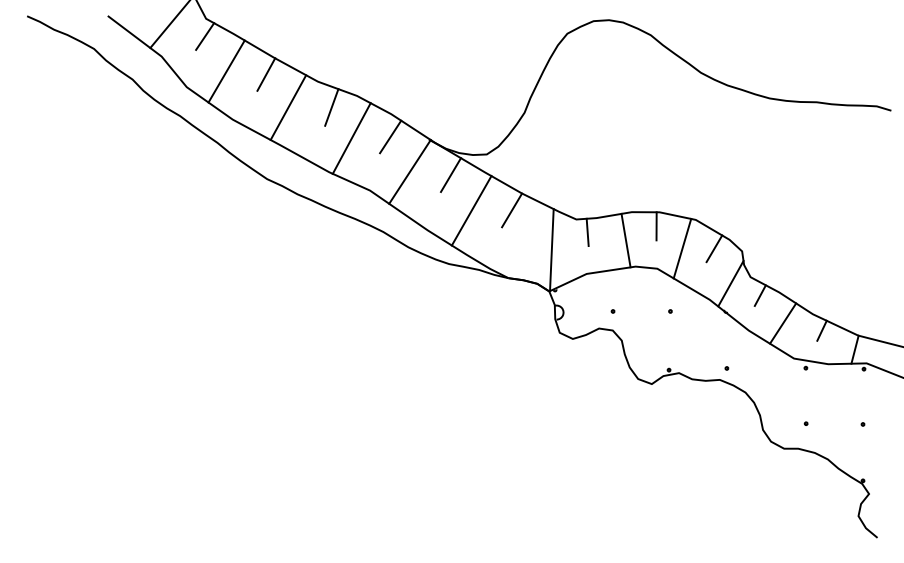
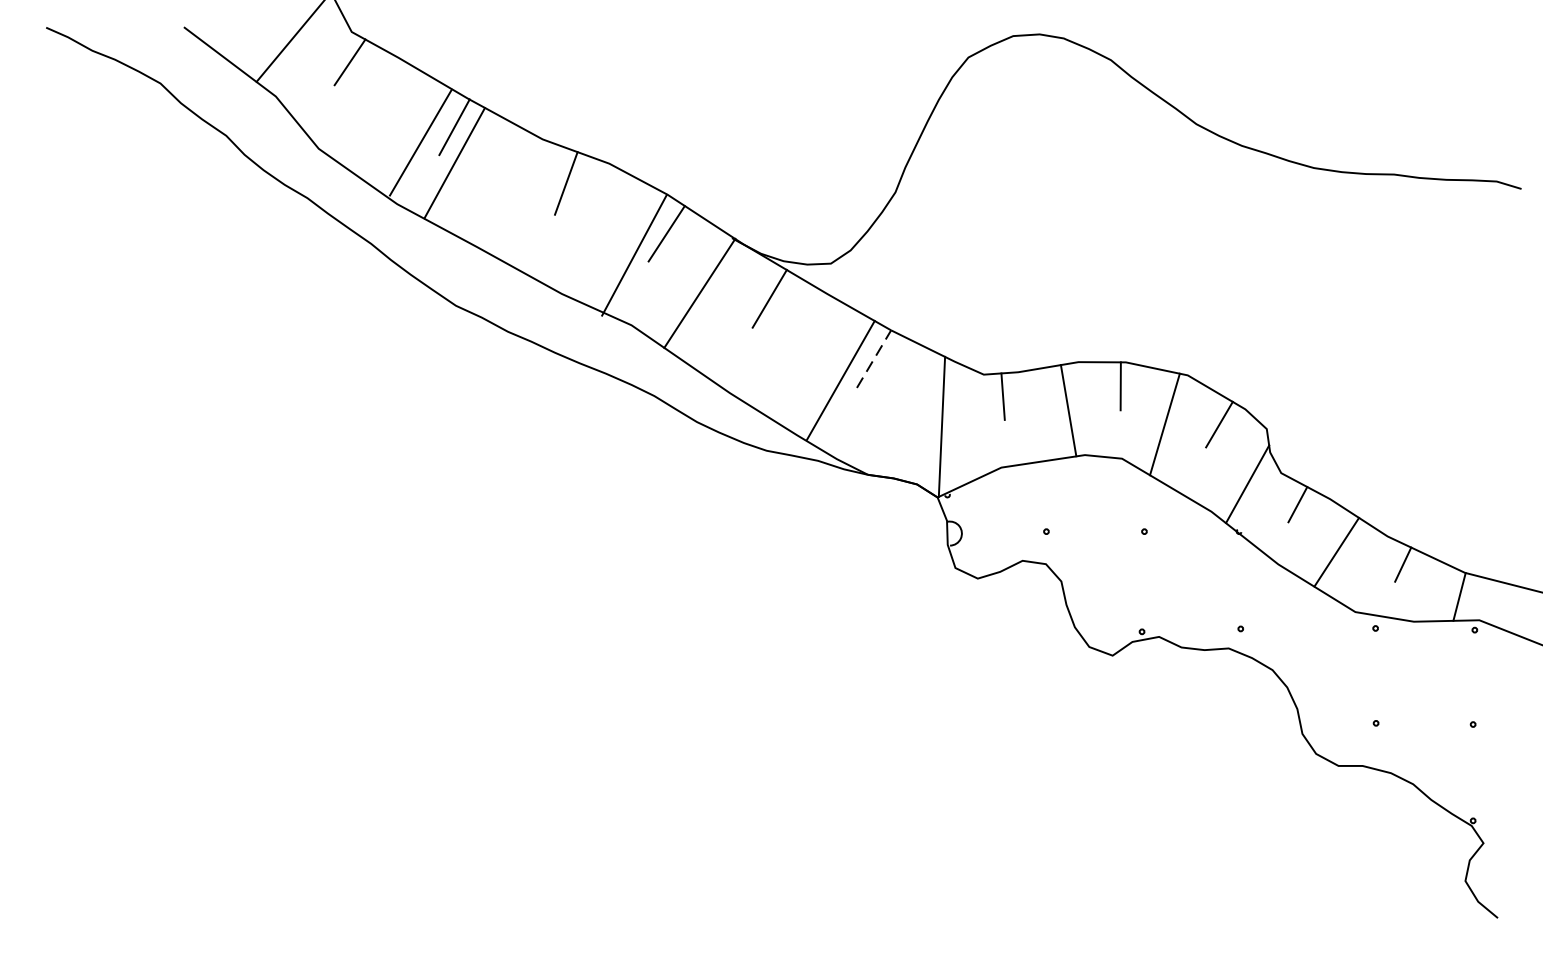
line: (226, 71) -> (420, 142), moved
line: (288, 107) -> (454, 162), moved
line: (351, 138) -> (634, 255), moved
line: (471, 210) -> (840, 379), moved
line: (512, 210) -> (874, 359), solid -> dashed

